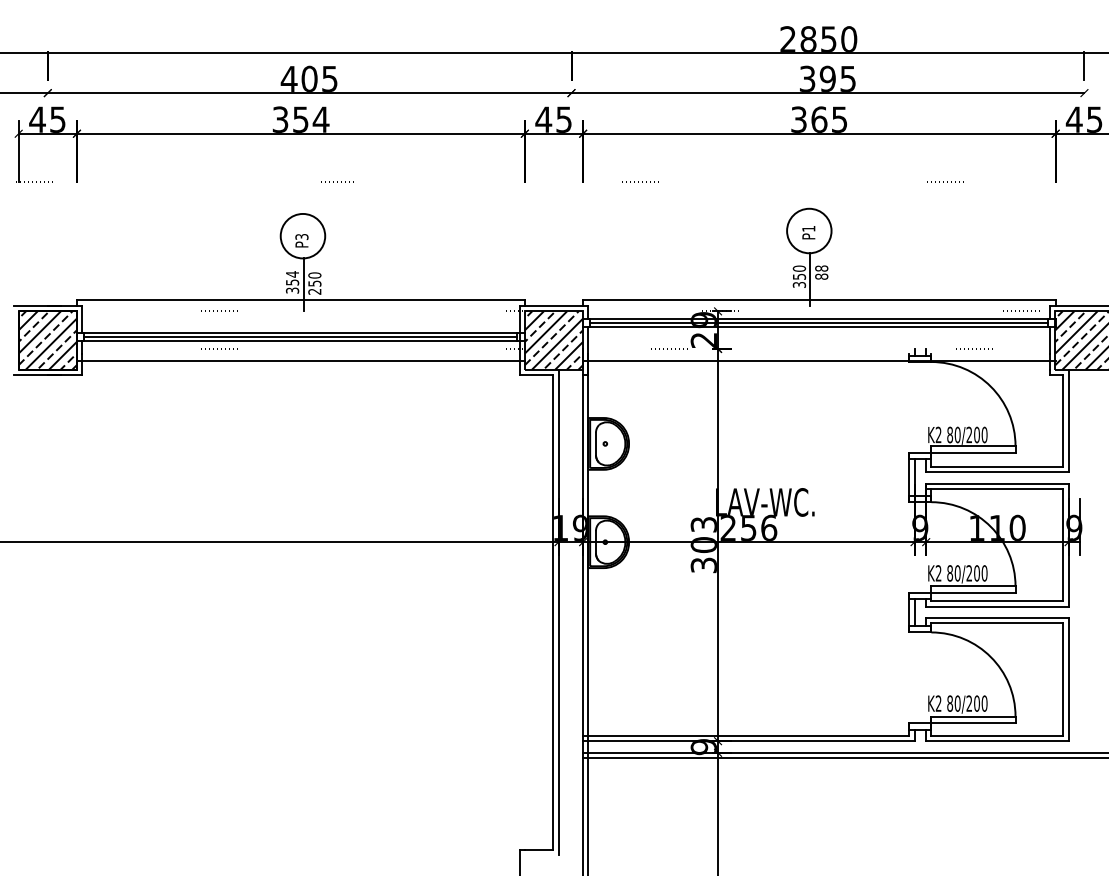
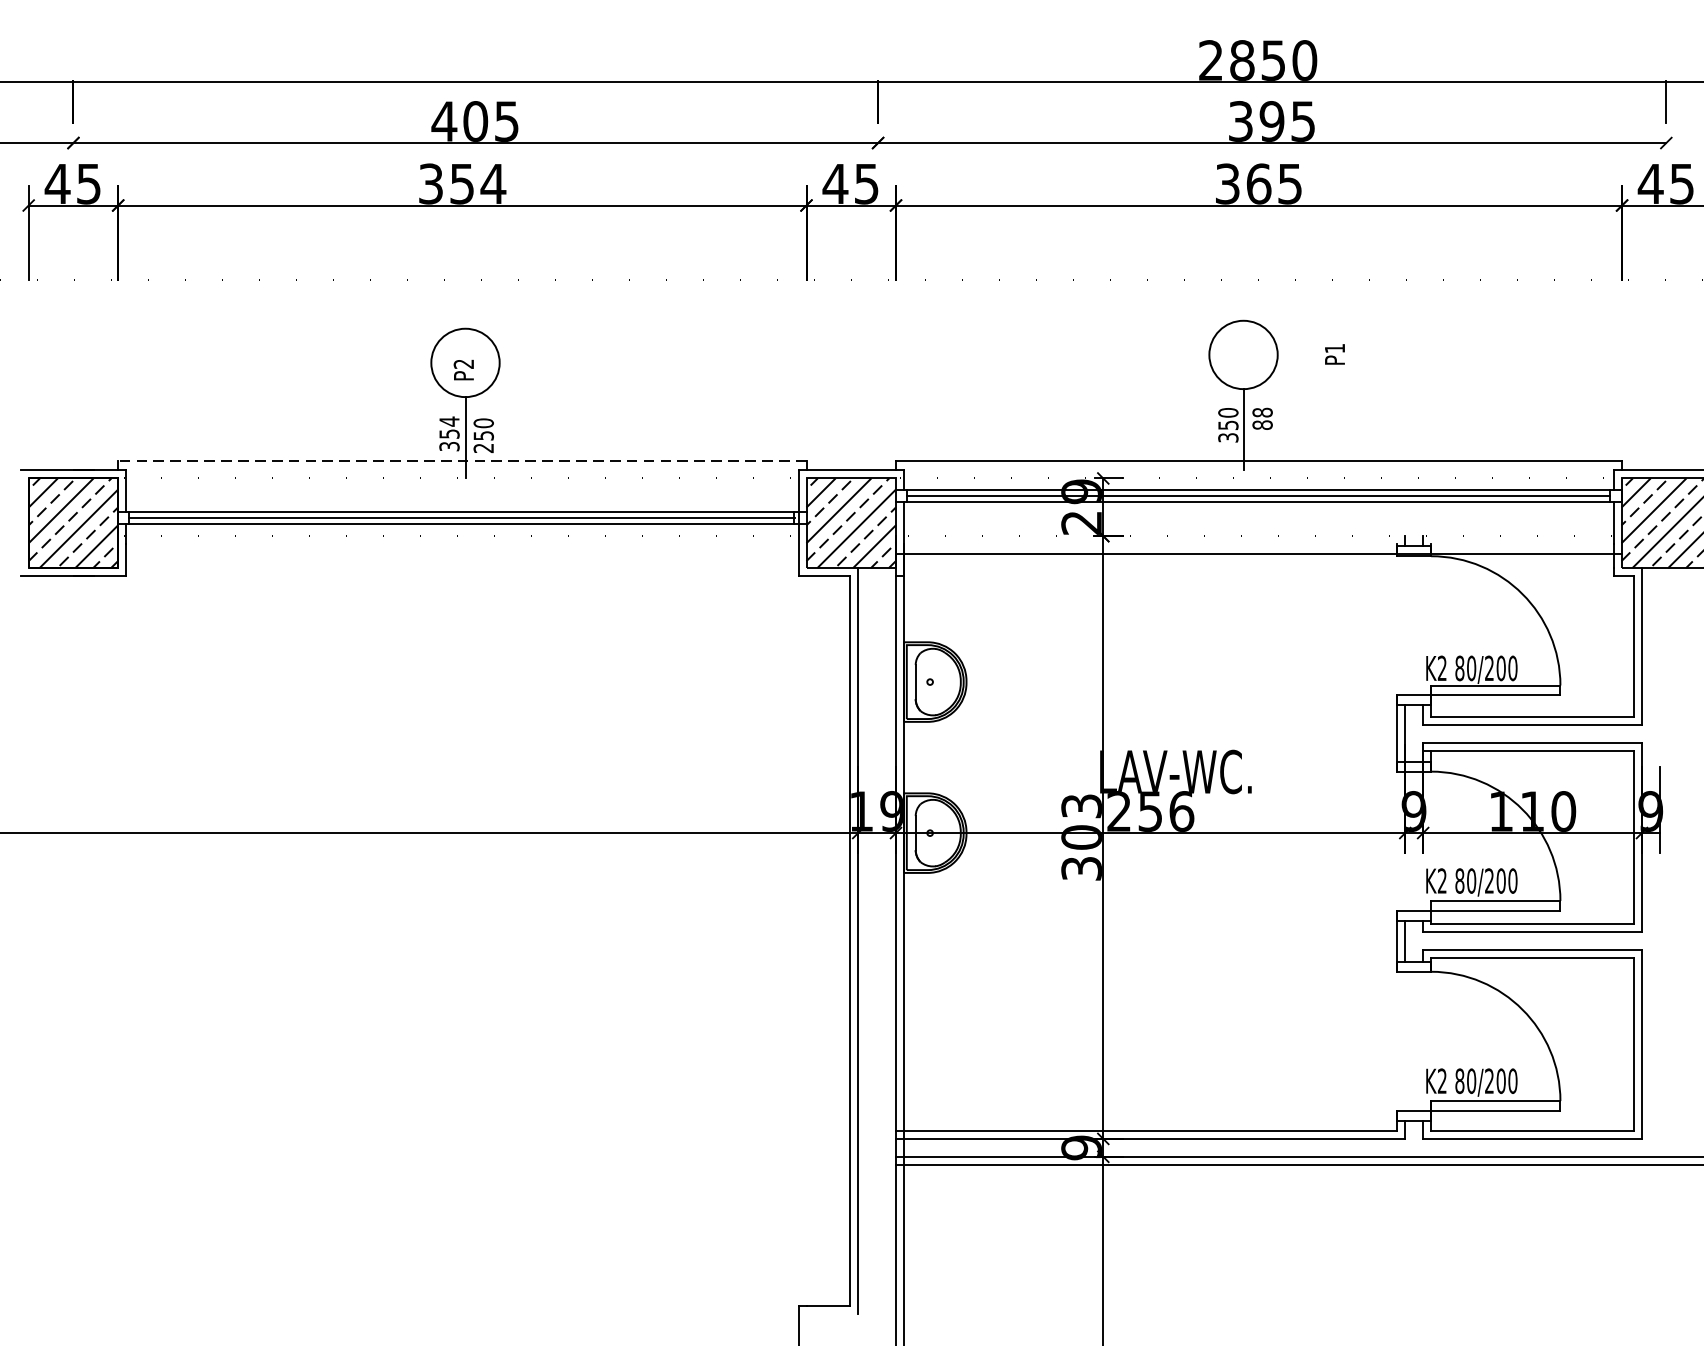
text: (808, 232) -> (1334, 354), moved
text: (302, 236) -> (464, 363), P3 -> P2
line: (300, 299) -> (461, 460), solid -> dashed
line: (300, 360) -> (461, 553), removed

